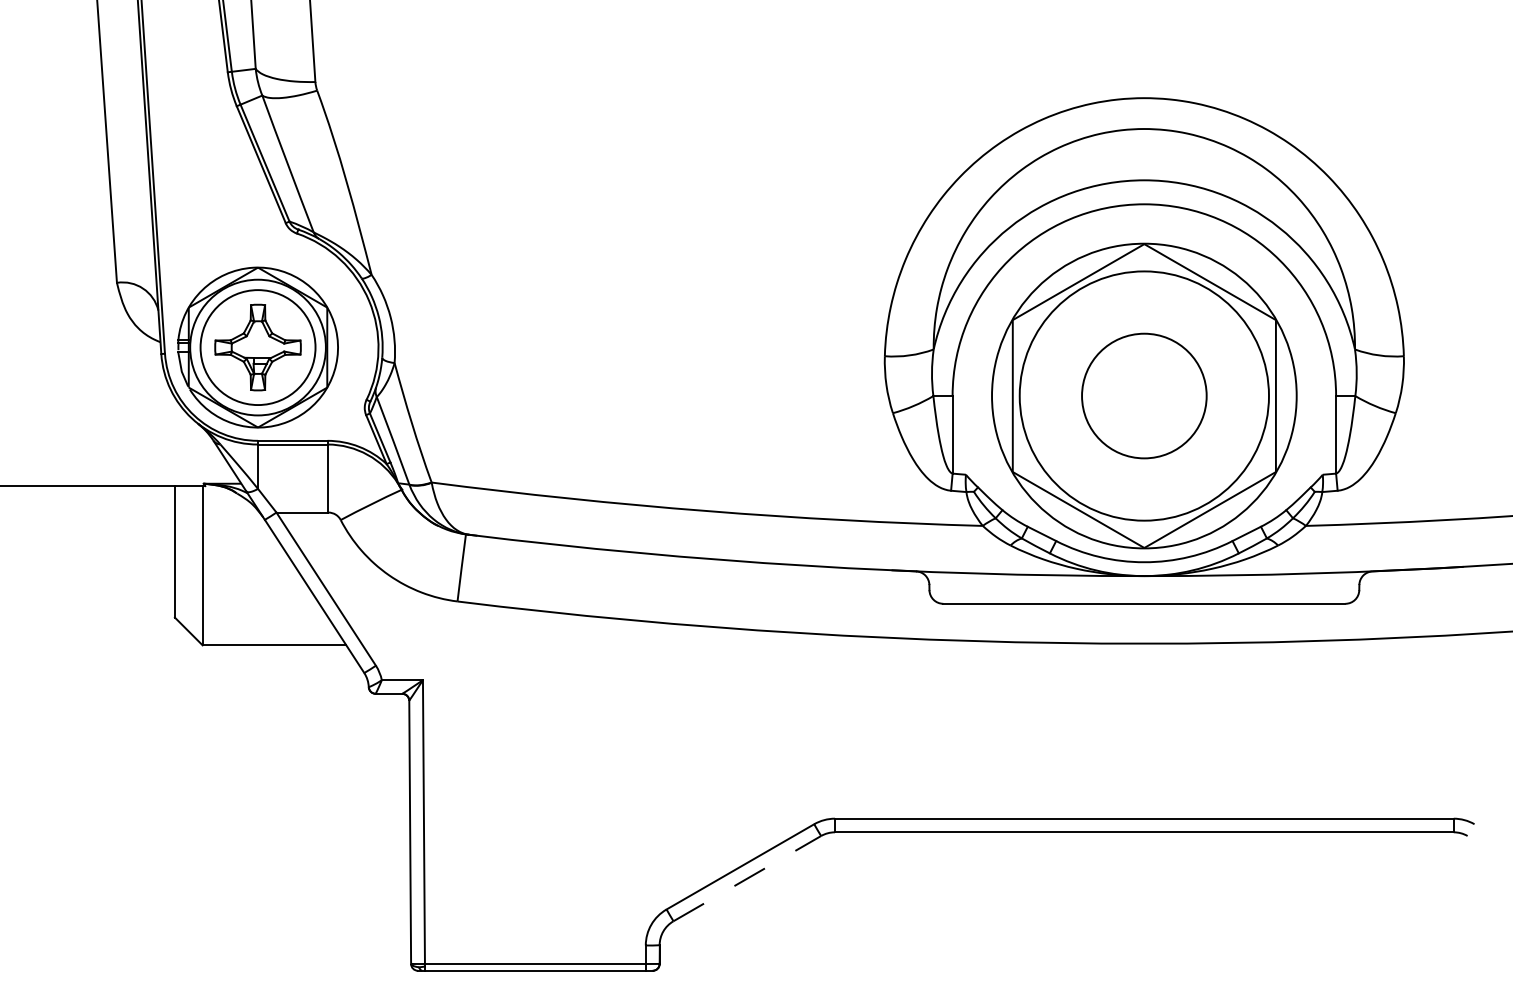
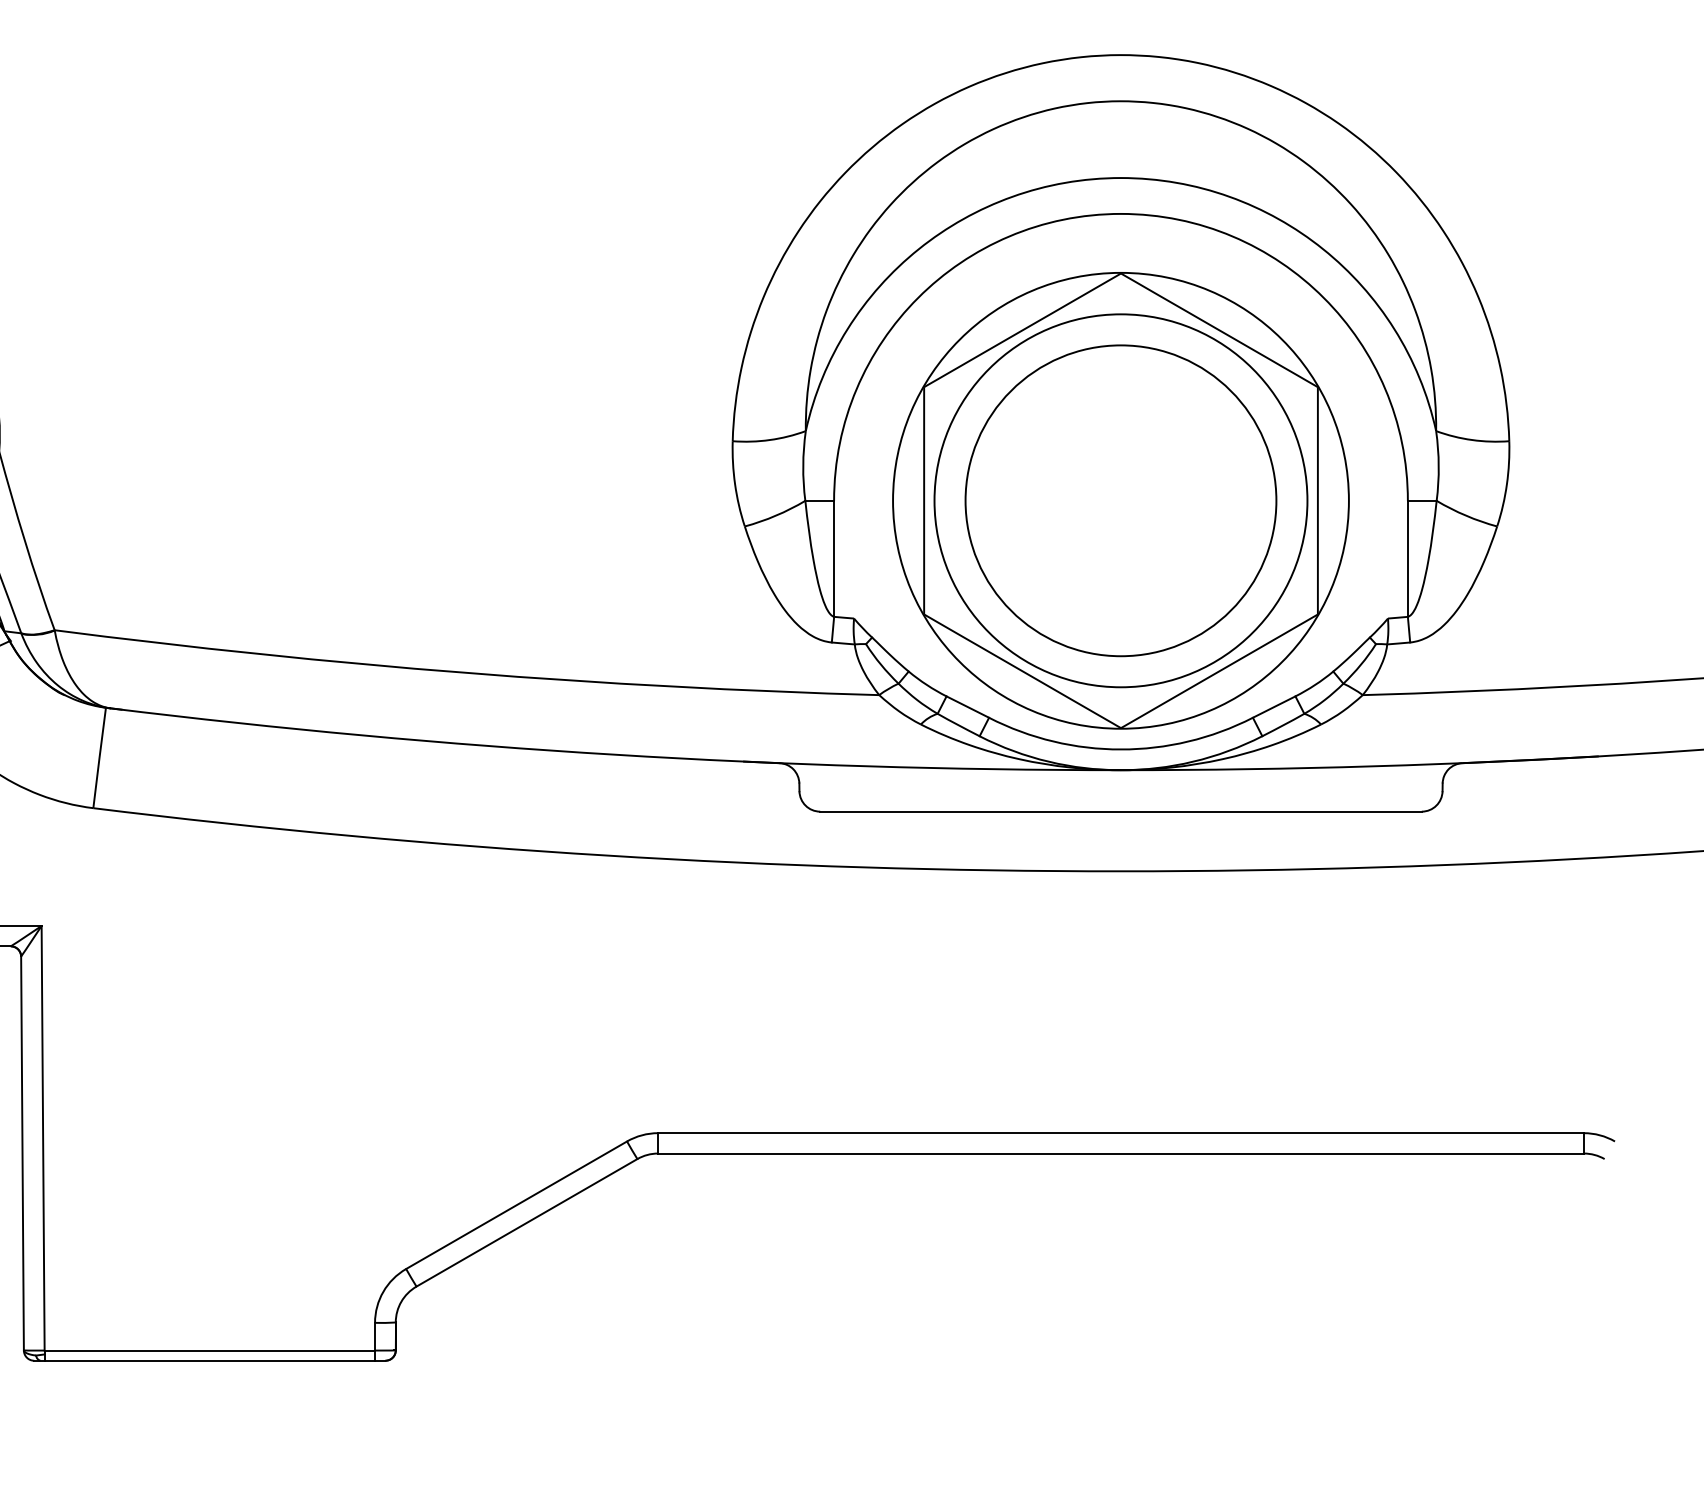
circle: (1144, 395) -> (1121, 499), size x1.67
line: (747, 878) -> (527, 1222), dashed -> solid

